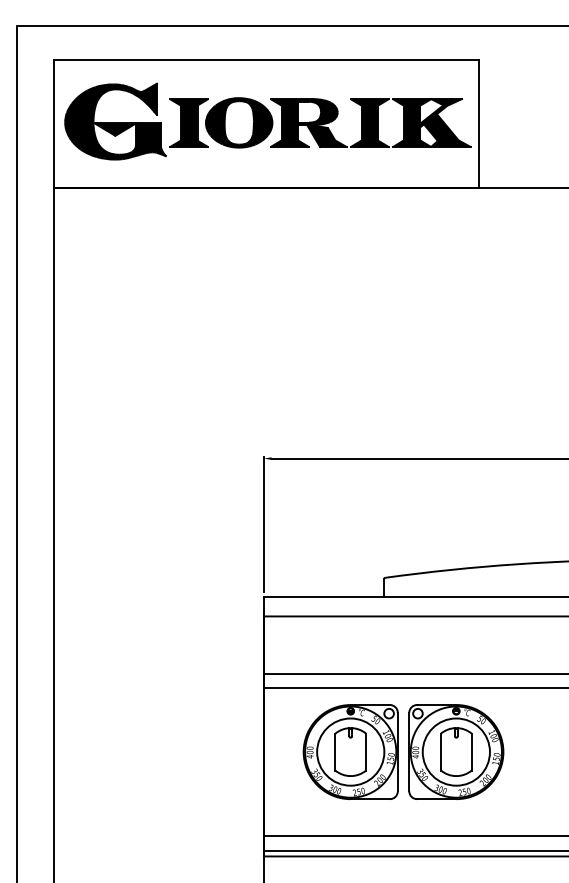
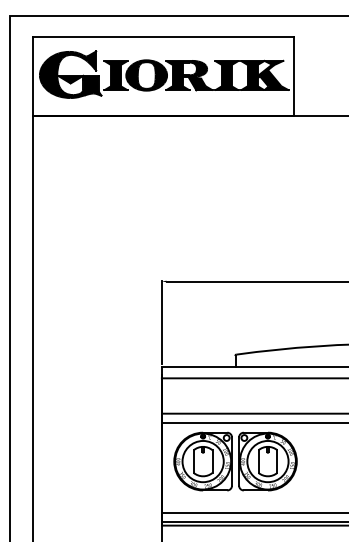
part: (403, 751) -> (235, 461), moved

